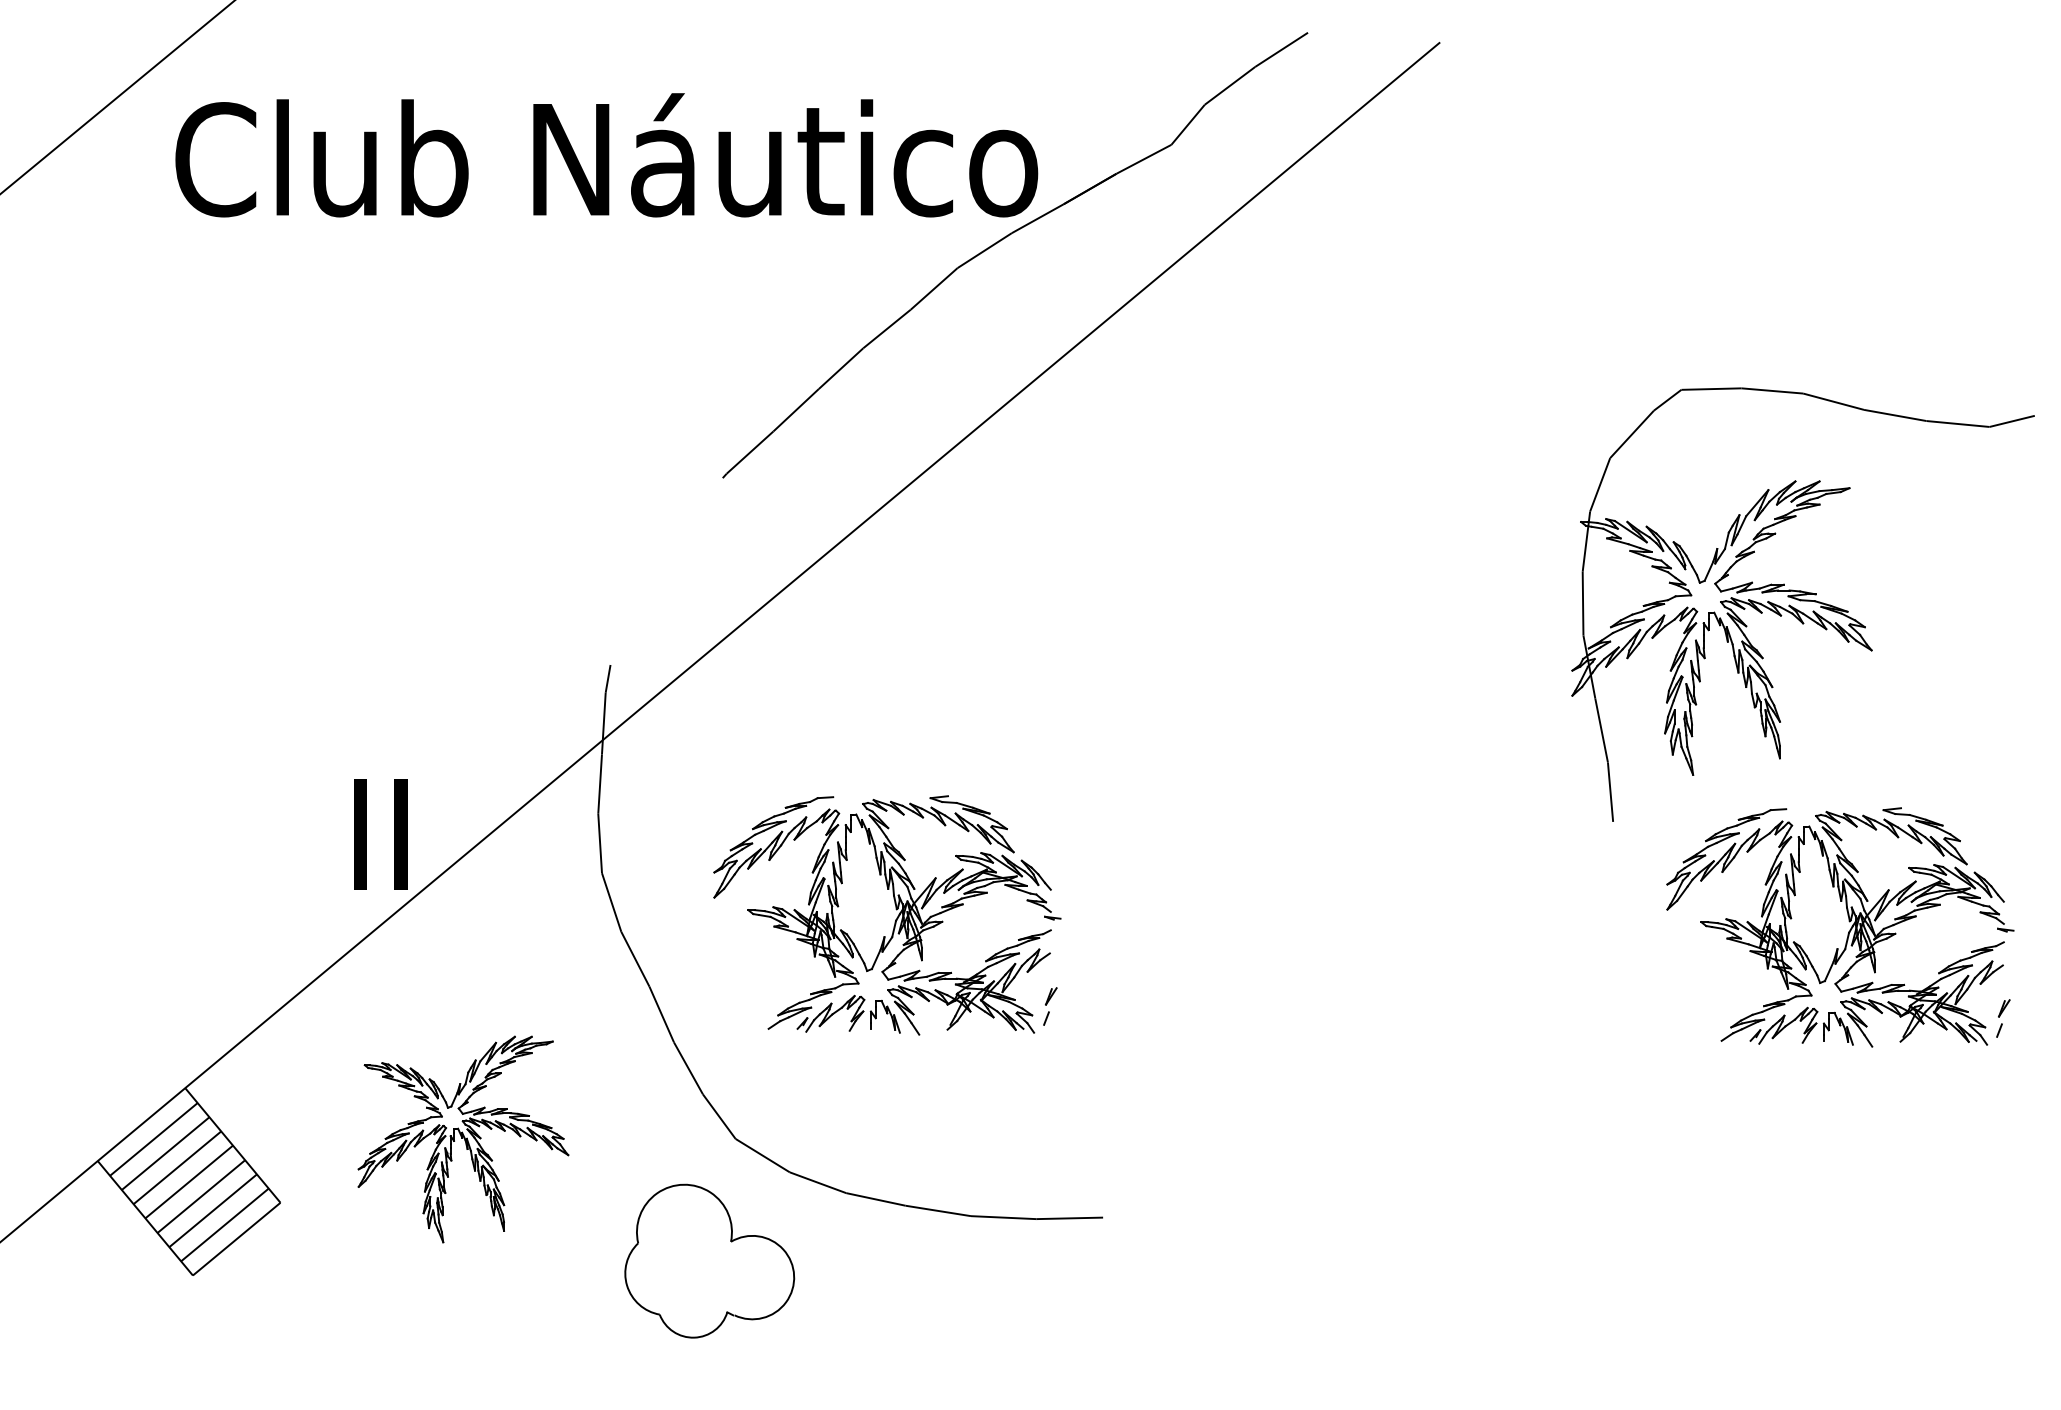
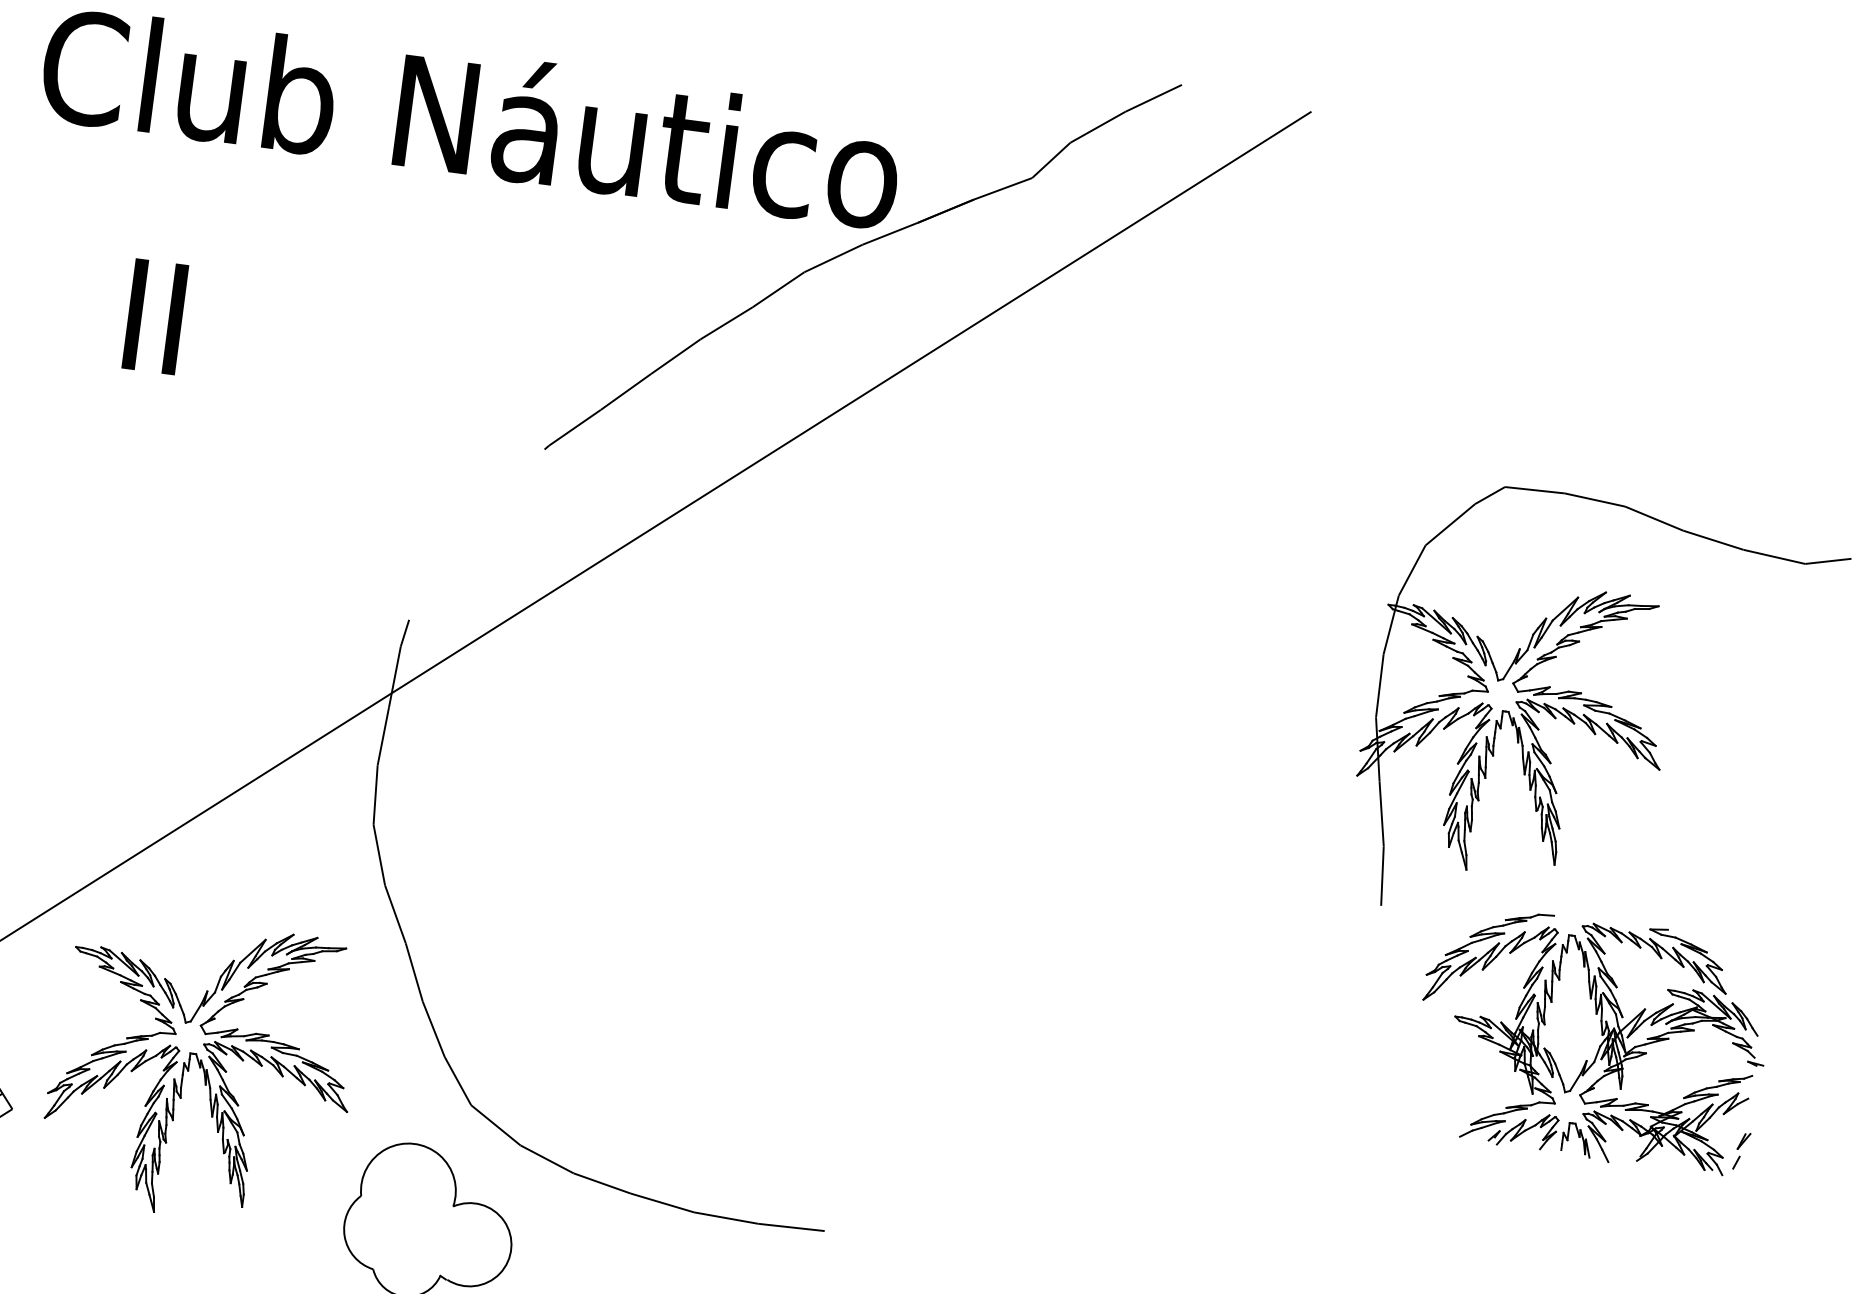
text: (380, 834) -> (154, 317), moved
part: (887, 915) -> (650, 903), removed
part: (463, 1139) -> (201, 1070), size x1.43

